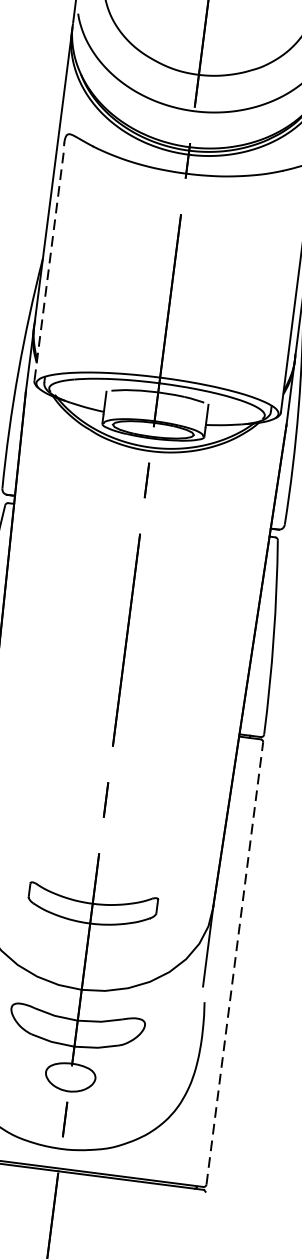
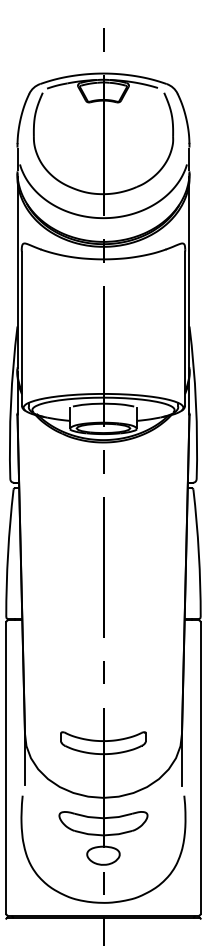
line: (49, 264) -> (22, 329), dashed -> solid
line: (234, 964) -> (200, 768), dashed -> solid

